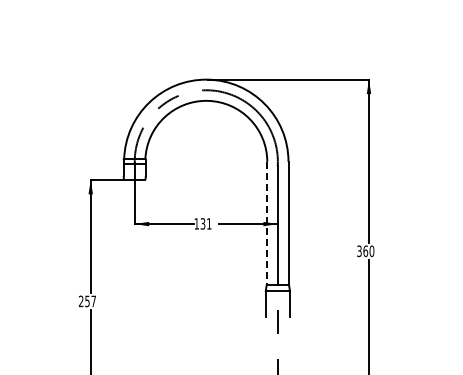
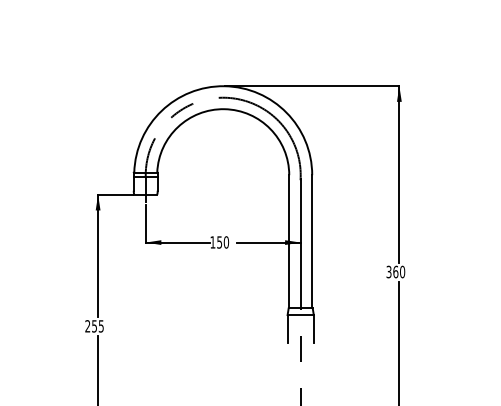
text: (206, 223) -> (223, 241), 131 -> 150
line: (267, 223) -> (289, 241), dashed -> solid
text: (93, 301) -> (101, 326), 257 -> 255

